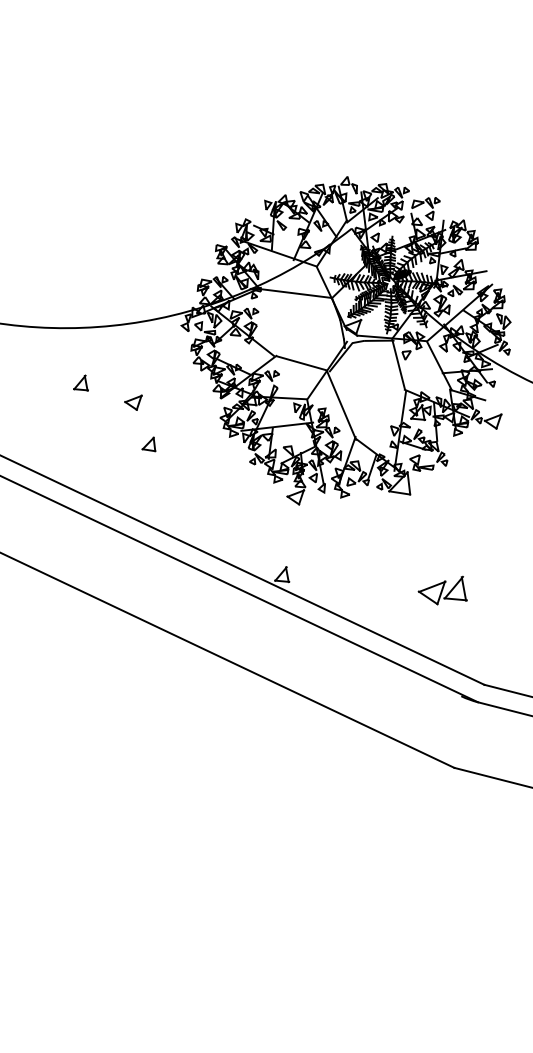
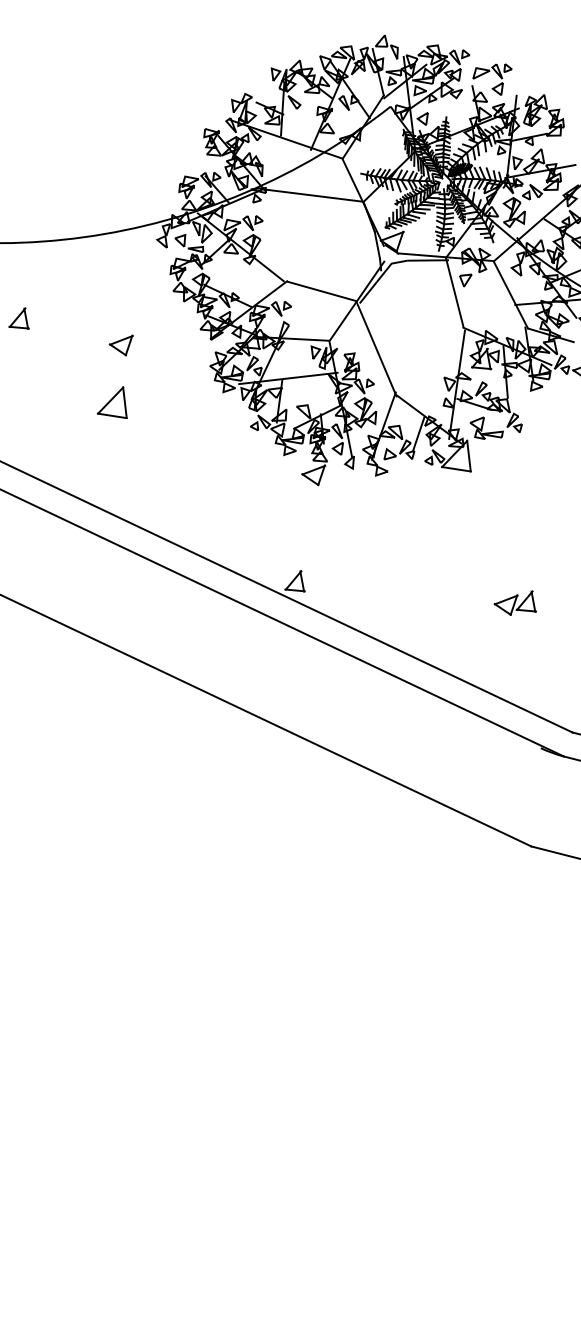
part: (133, 402) -> (121, 345), moved
part: (148, 444) -> (111, 402), size x1.67
part: (442, 590) -> (515, 603), size x0.62

